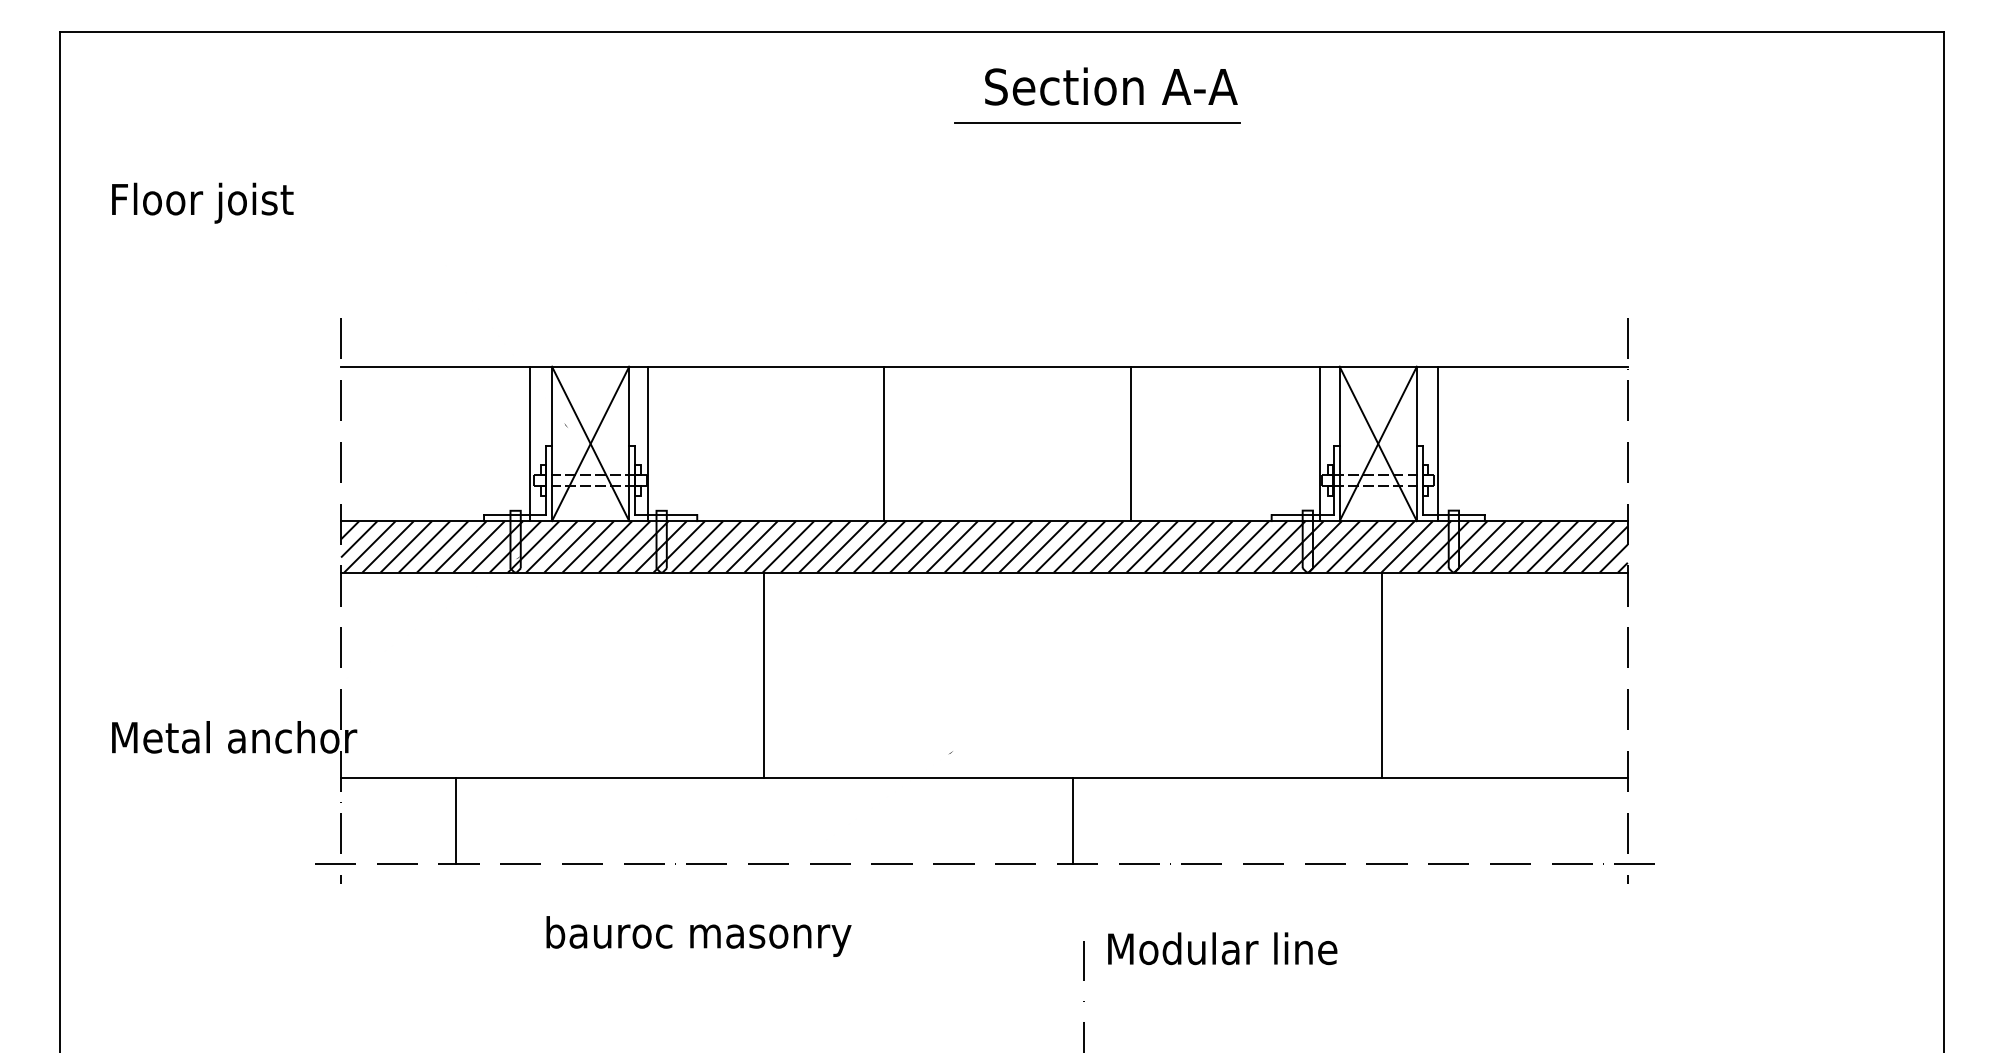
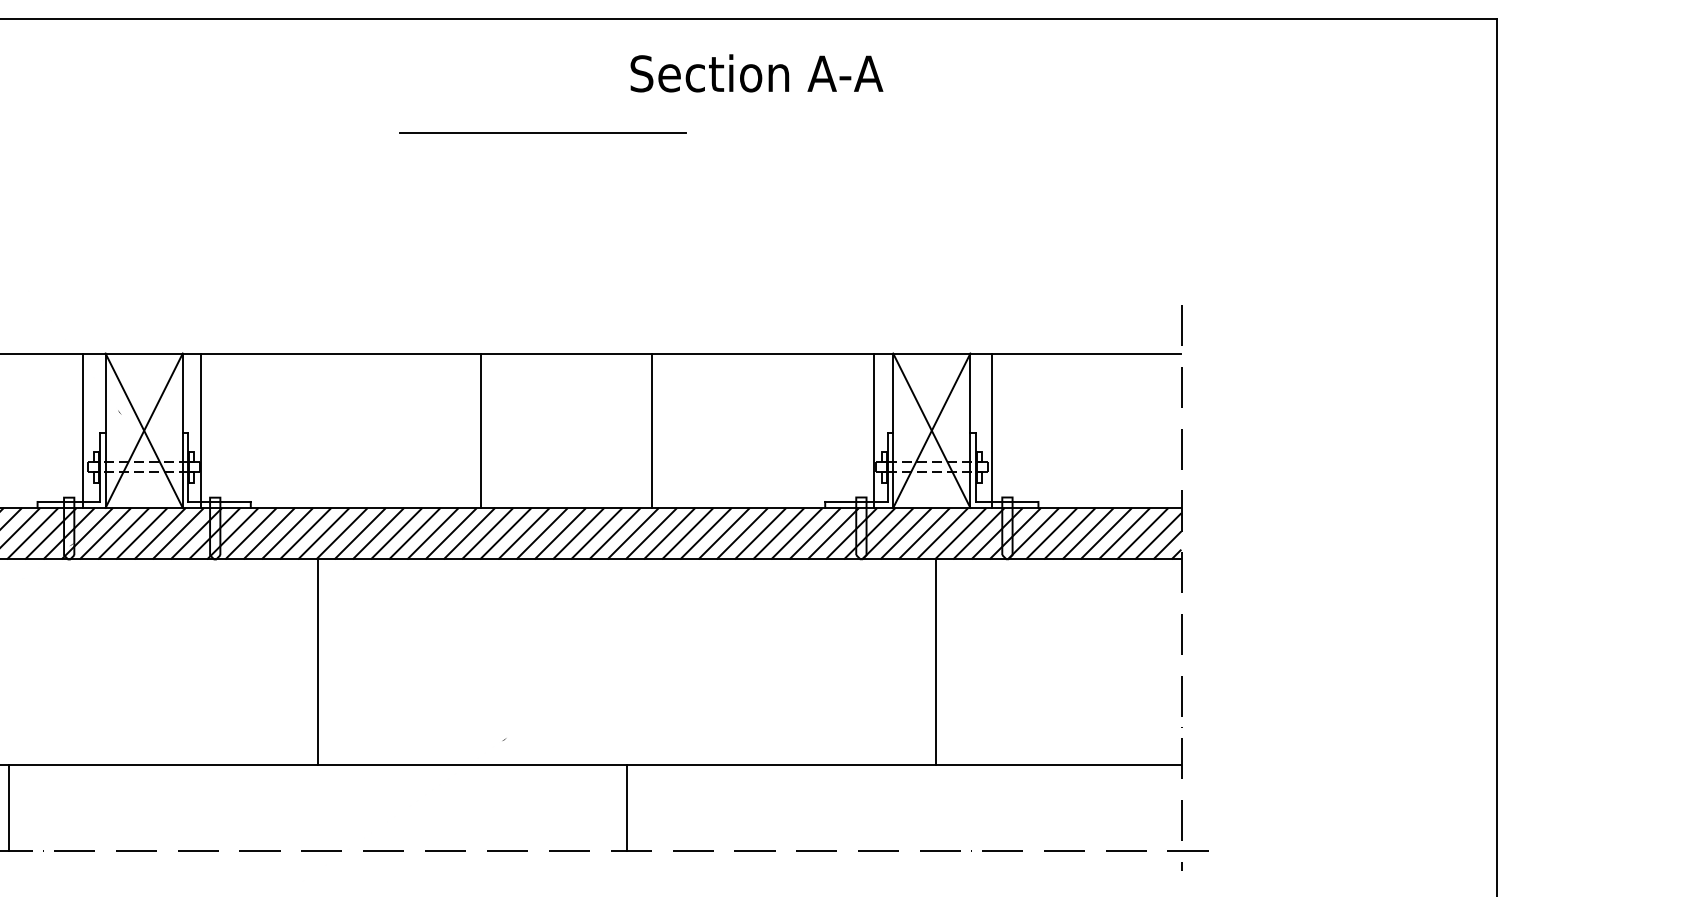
text: (1111, 86) -> (757, 73), moved
line: (1097, 122) -> (543, 132), moved
line: (884, 443) -> (481, 430), moved
line: (1130, 443) -> (652, 430), moved

